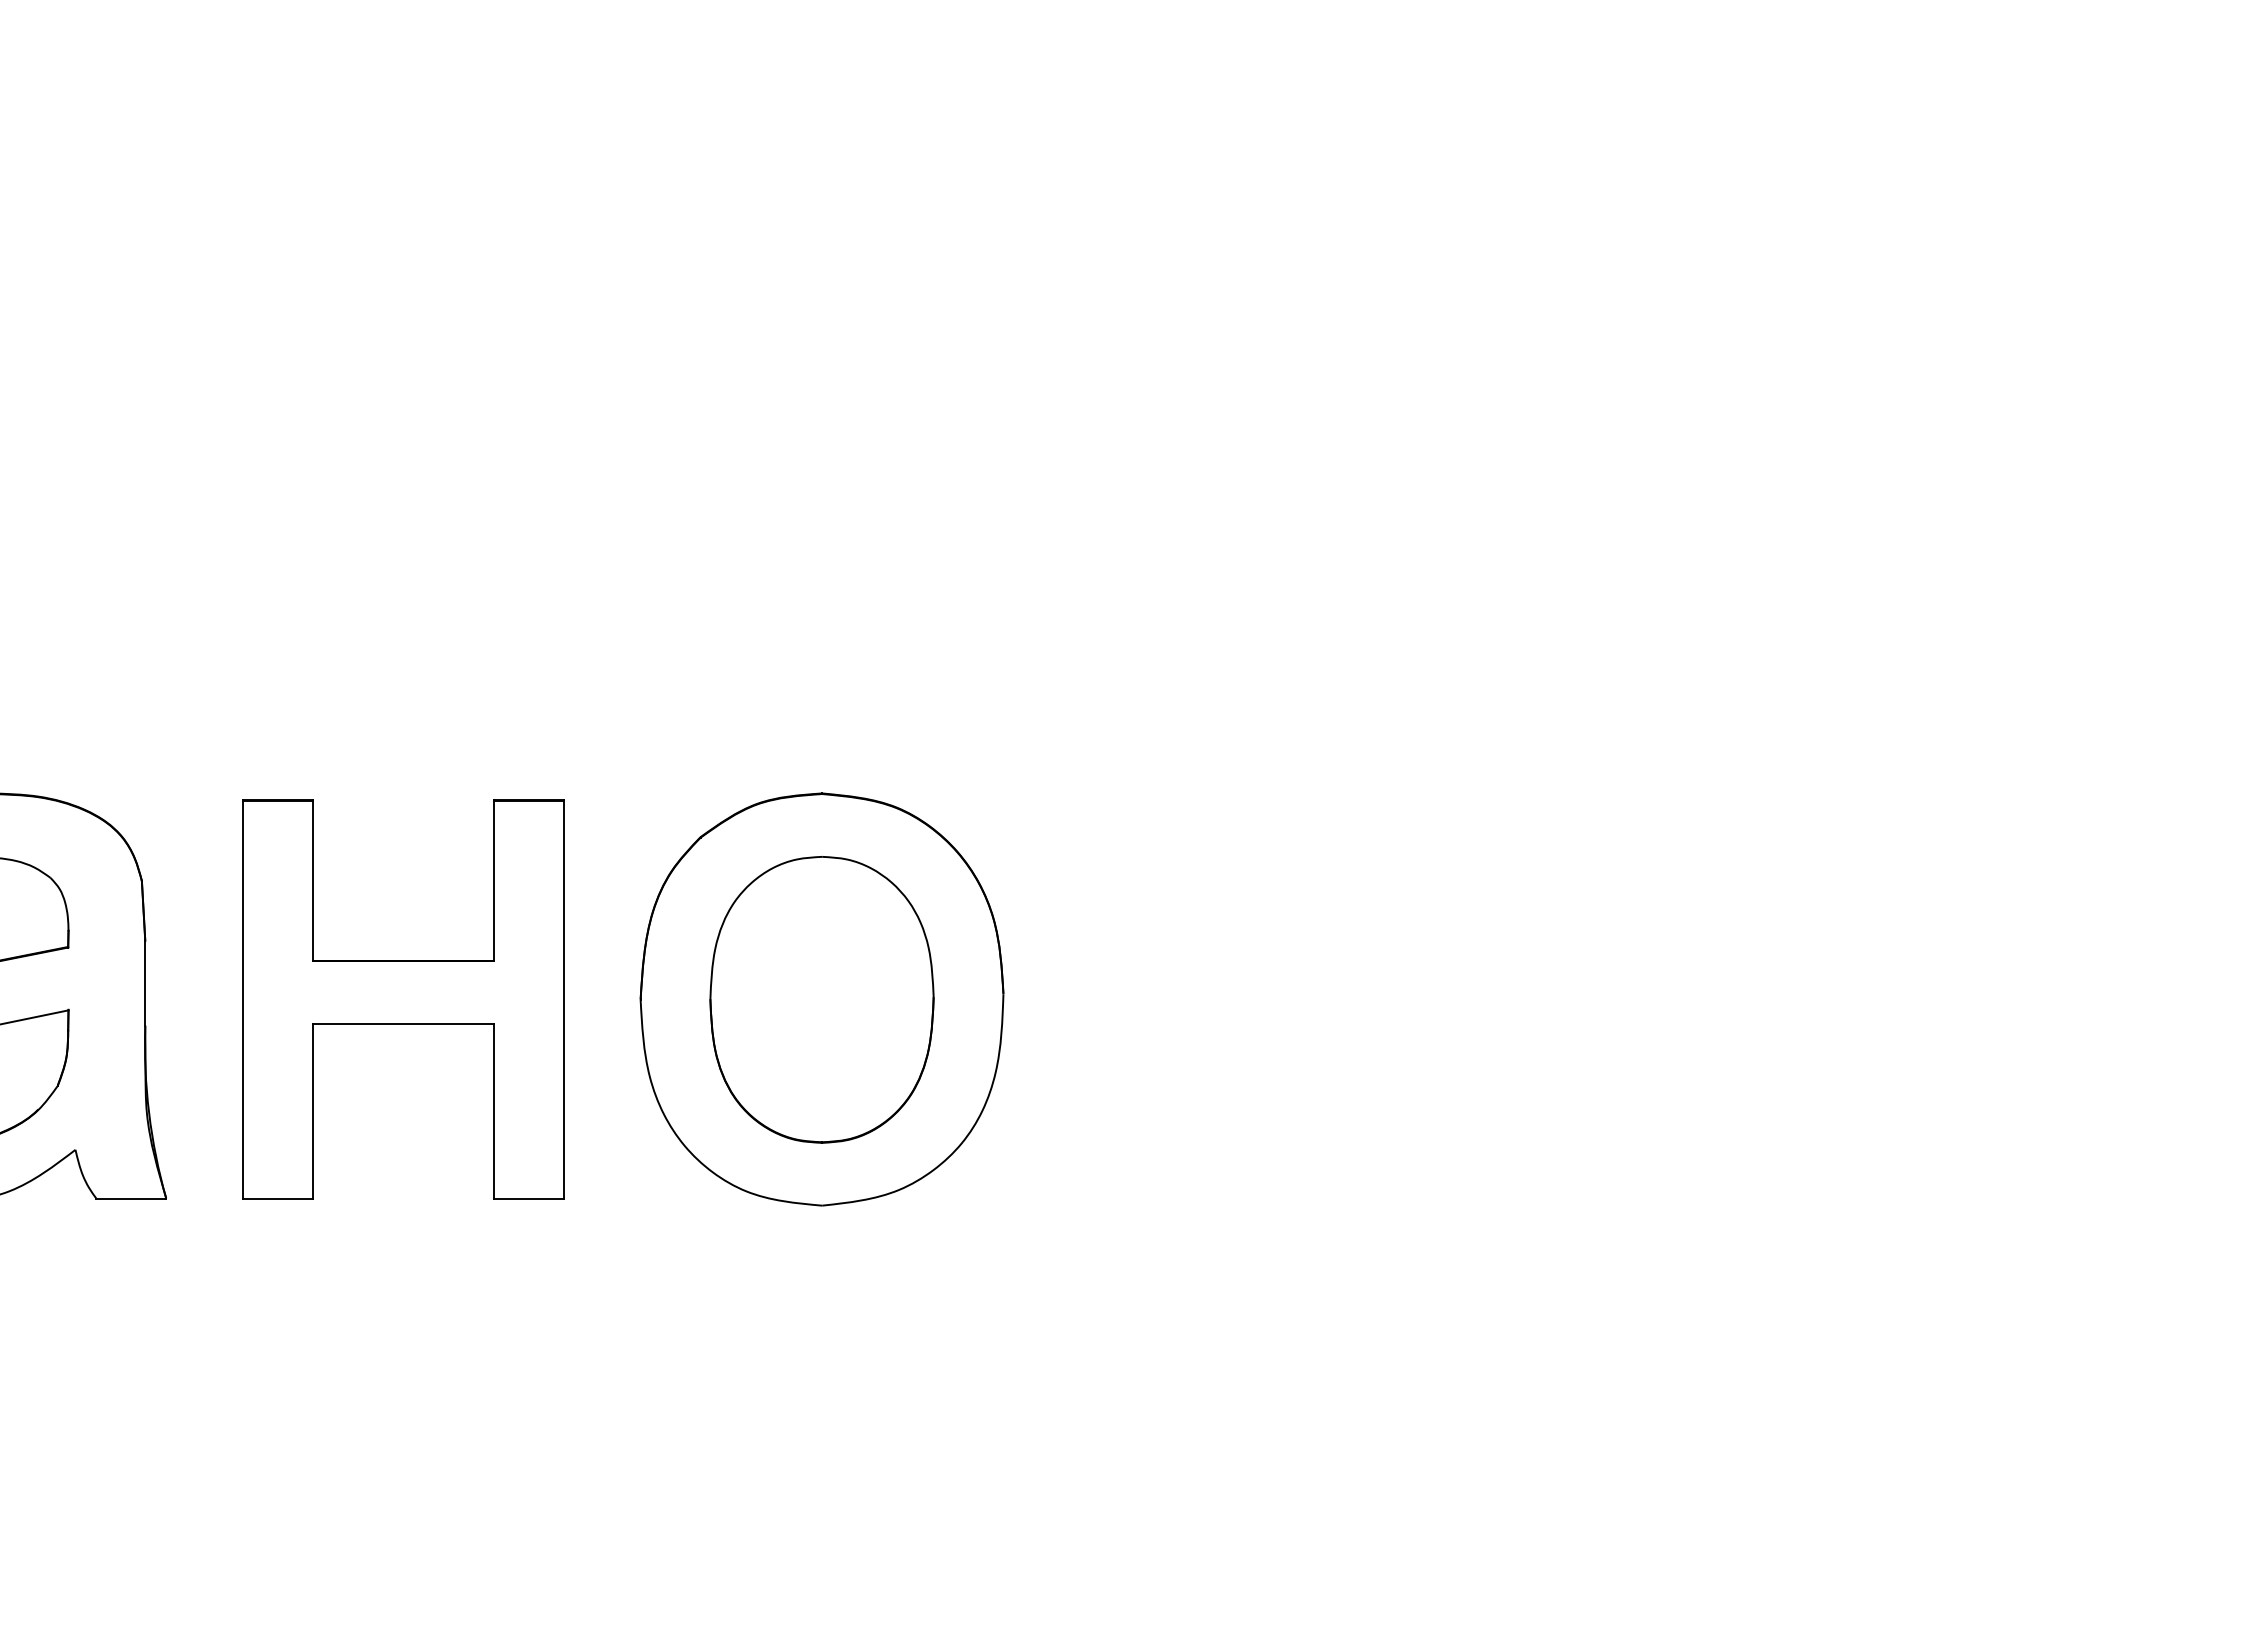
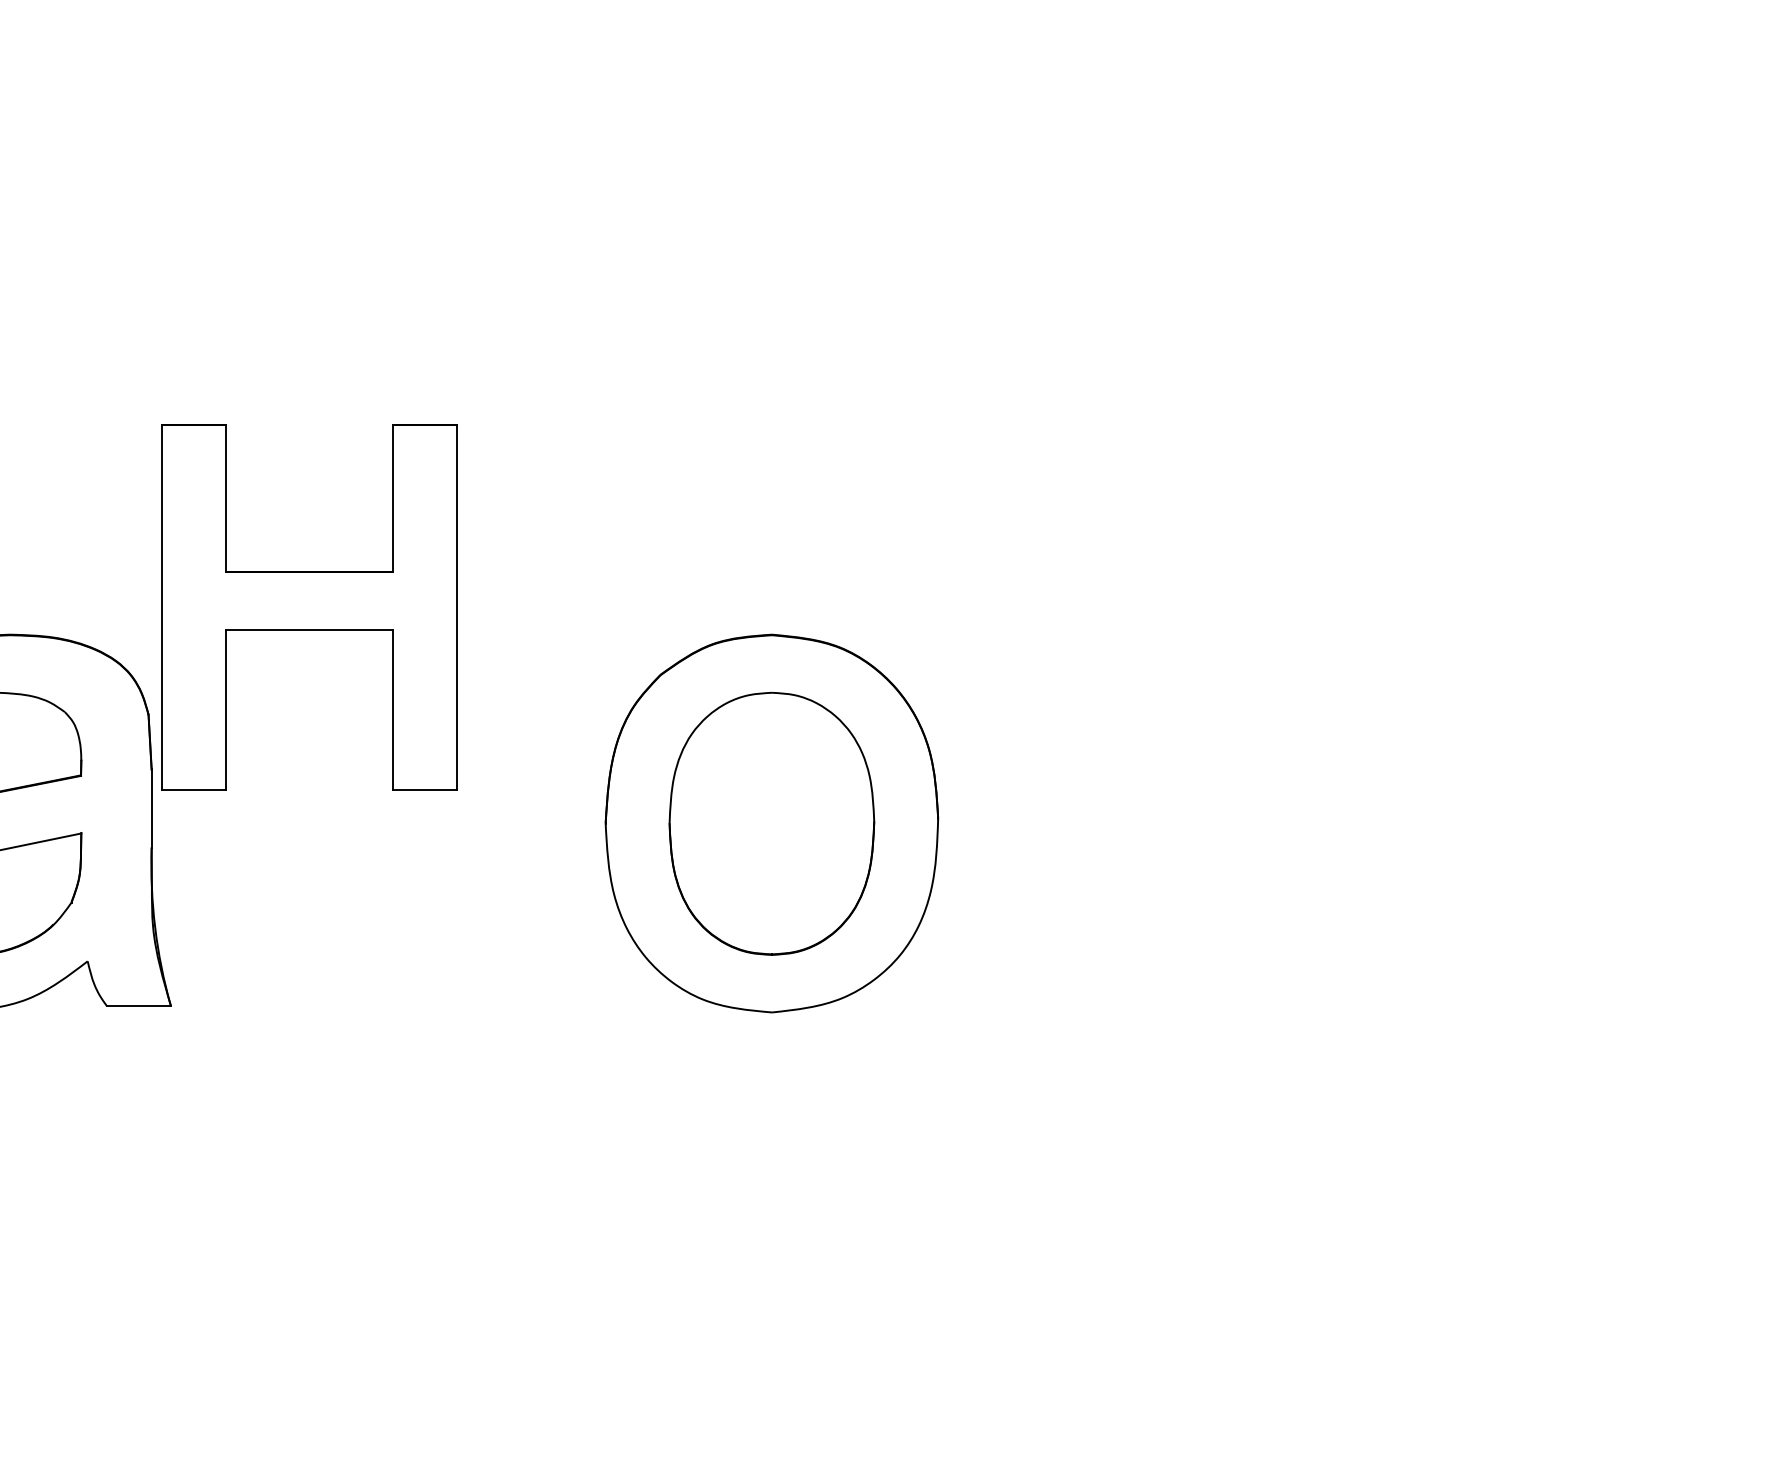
part: (403, 999) -> (309, 607), moved

